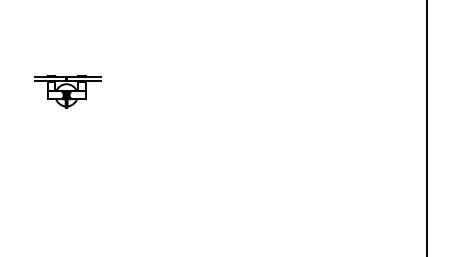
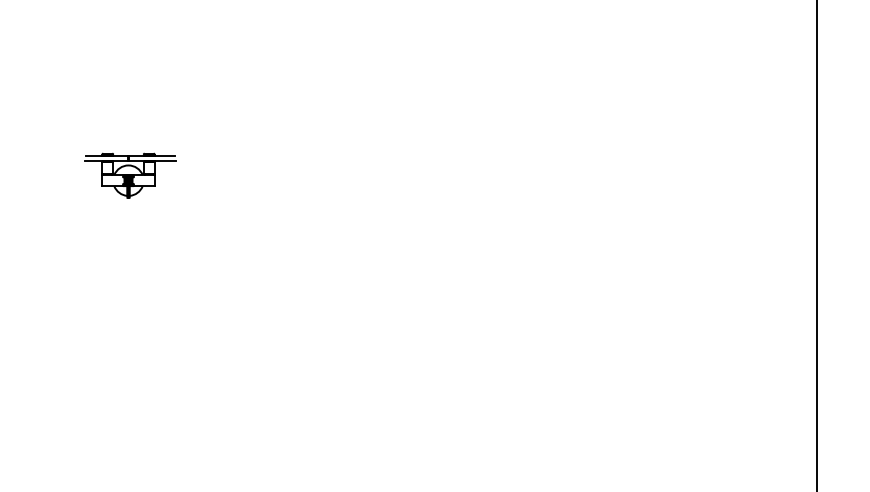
part: (67, 91) -> (129, 175), size x0.71

